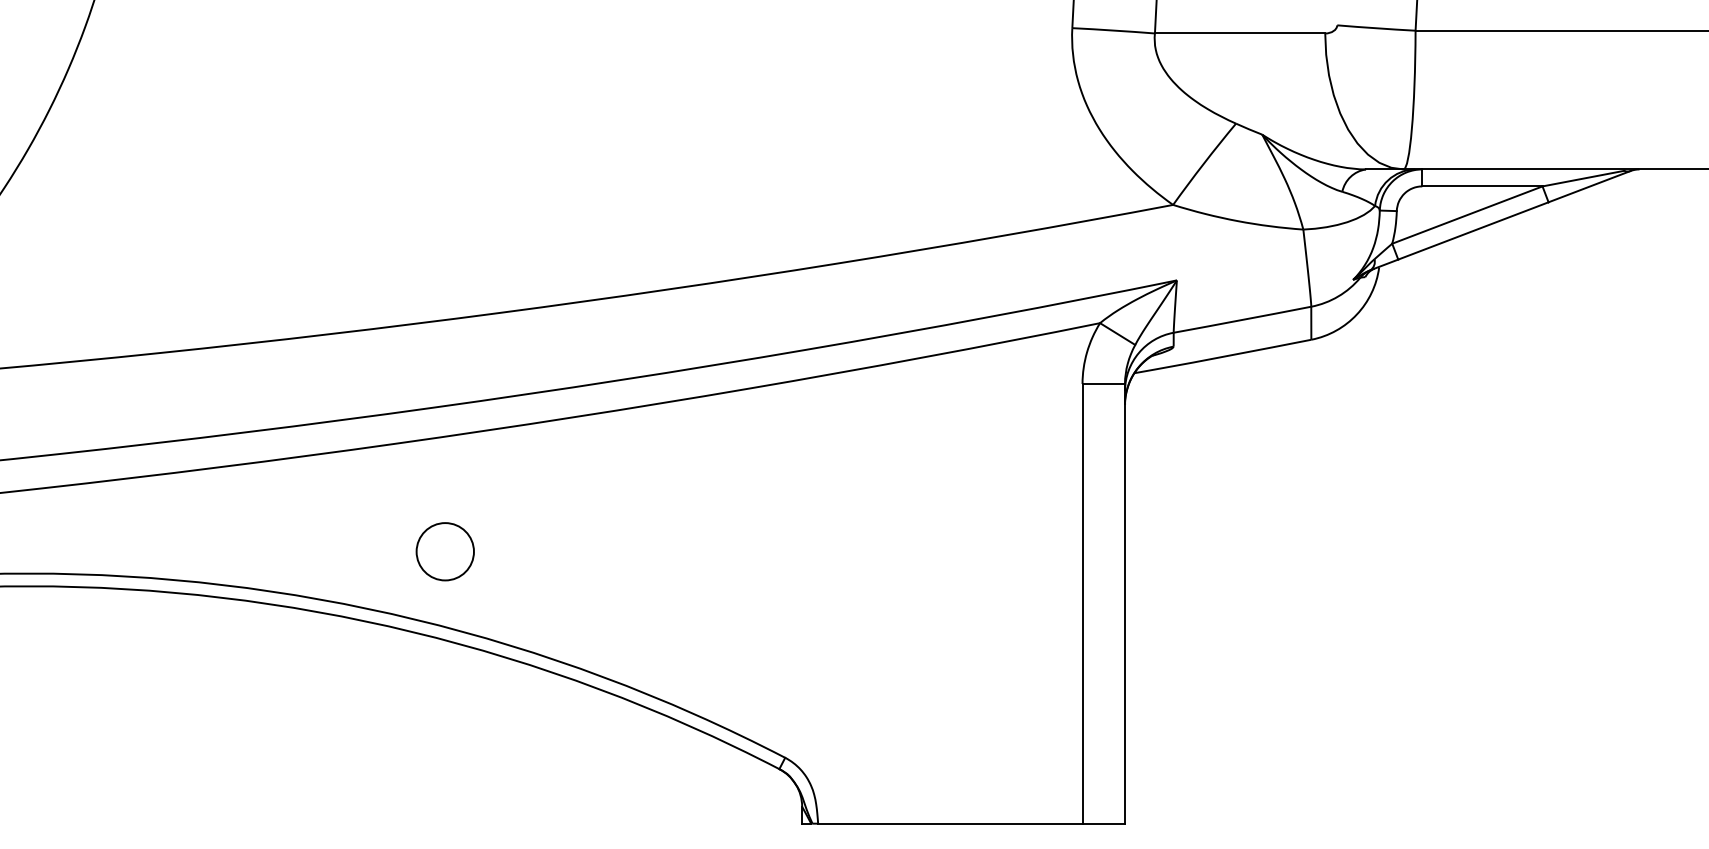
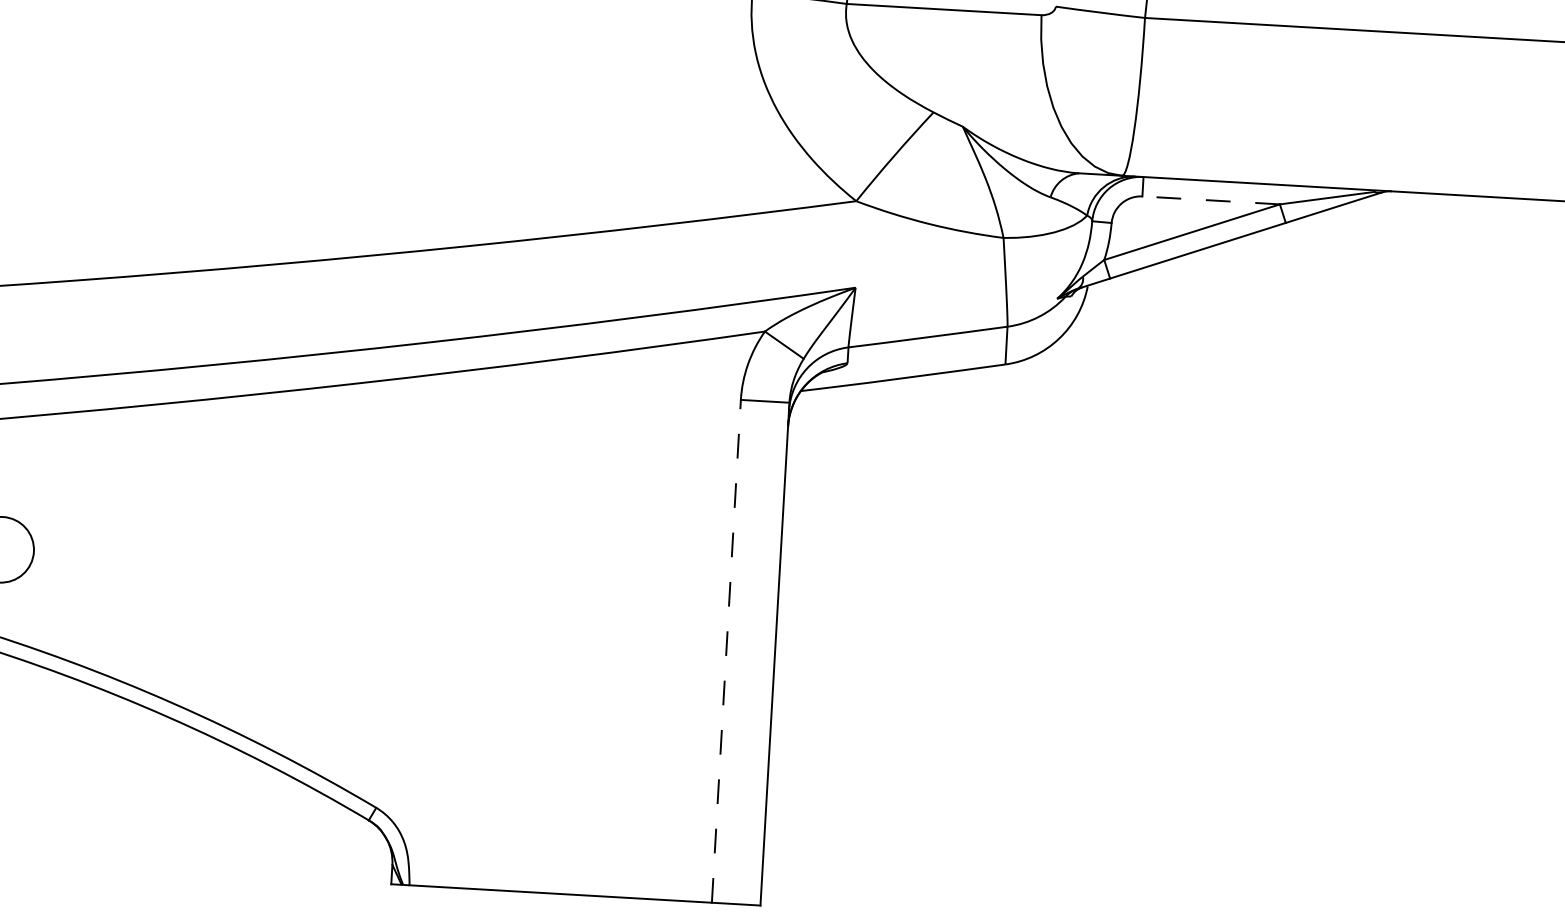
line: (1481, 186) -> (1210, 200), solid -> dashed
line: (1082, 603) -> (726, 650), solid -> dashed

